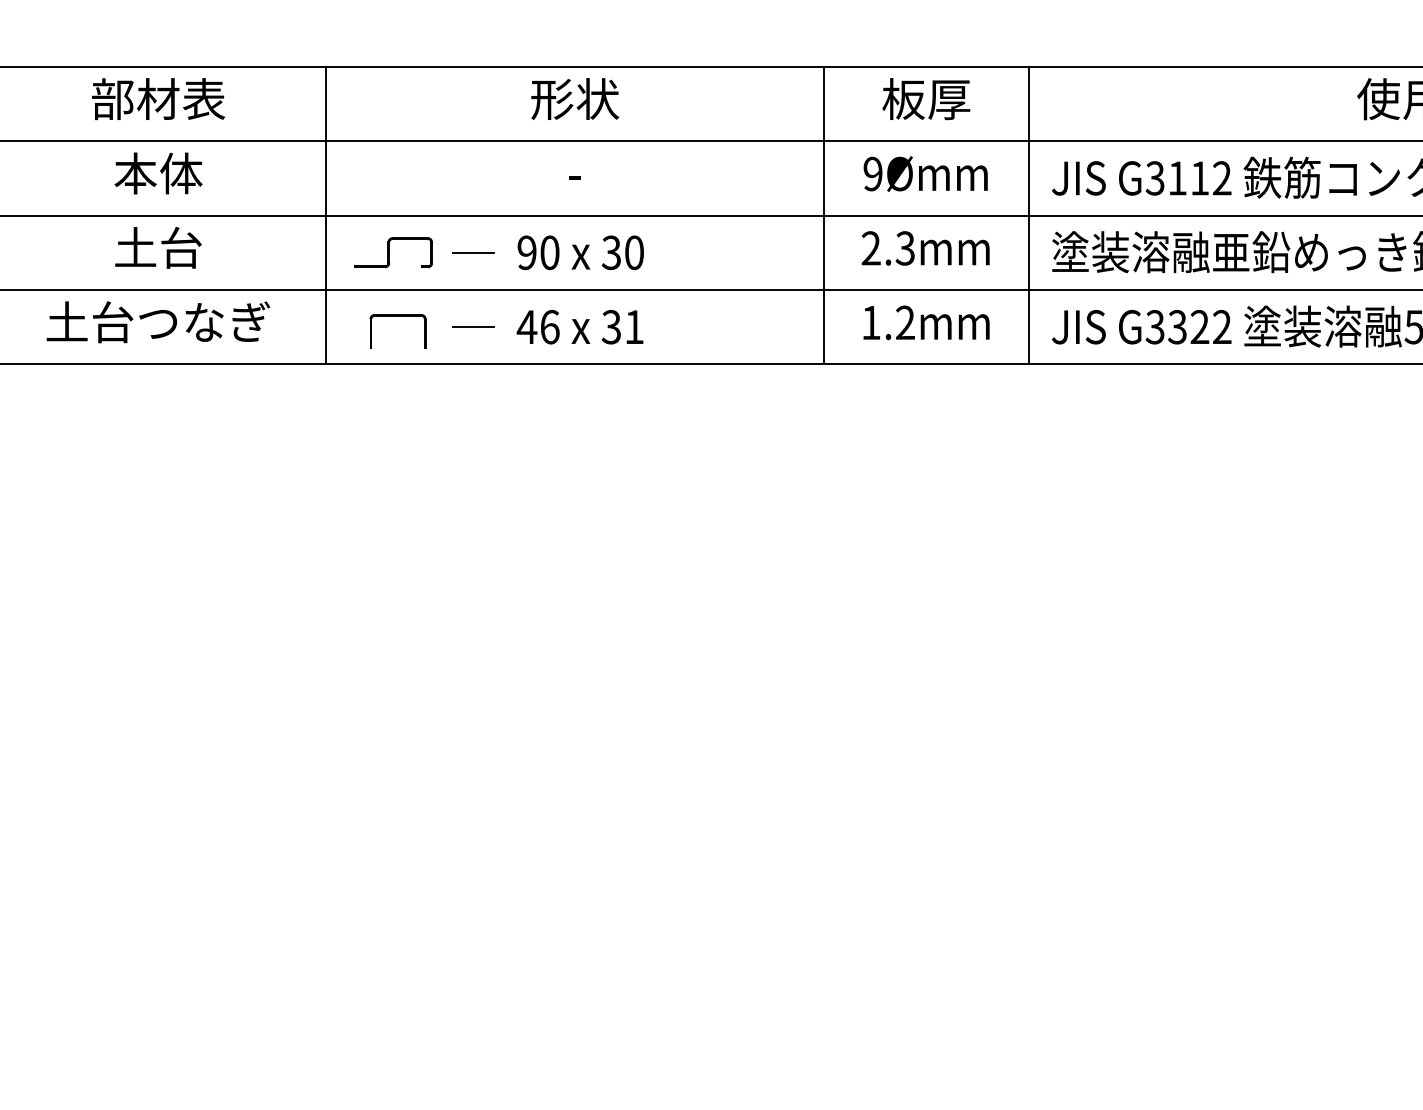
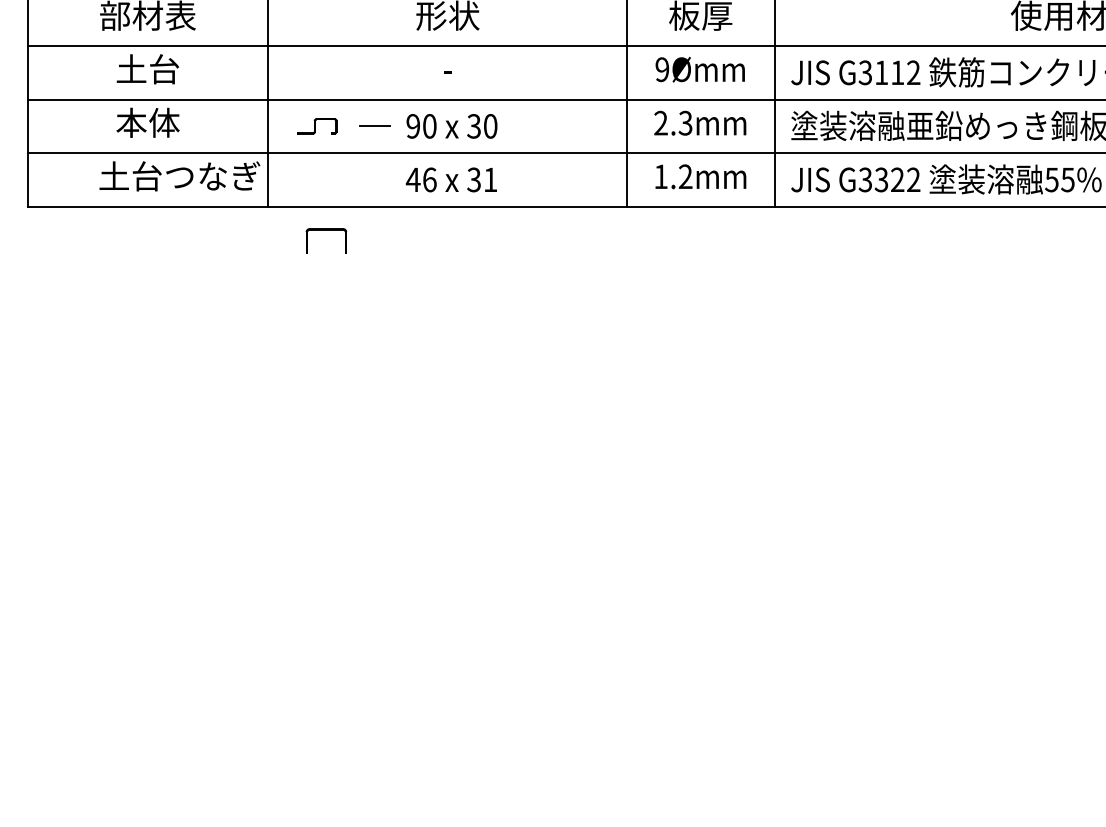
text: (157, 173) -> (147, 69), 本体 -> 土台
text: (157, 247) -> (147, 122), 土台 -> 本体
part: (393, 252) -> (317, 126), size x0.7
part: (398, 316) -> (326, 230), moved
text: (157, 322) -> (179, 176), moved
line: (473, 326) -> (374, 179), removed

